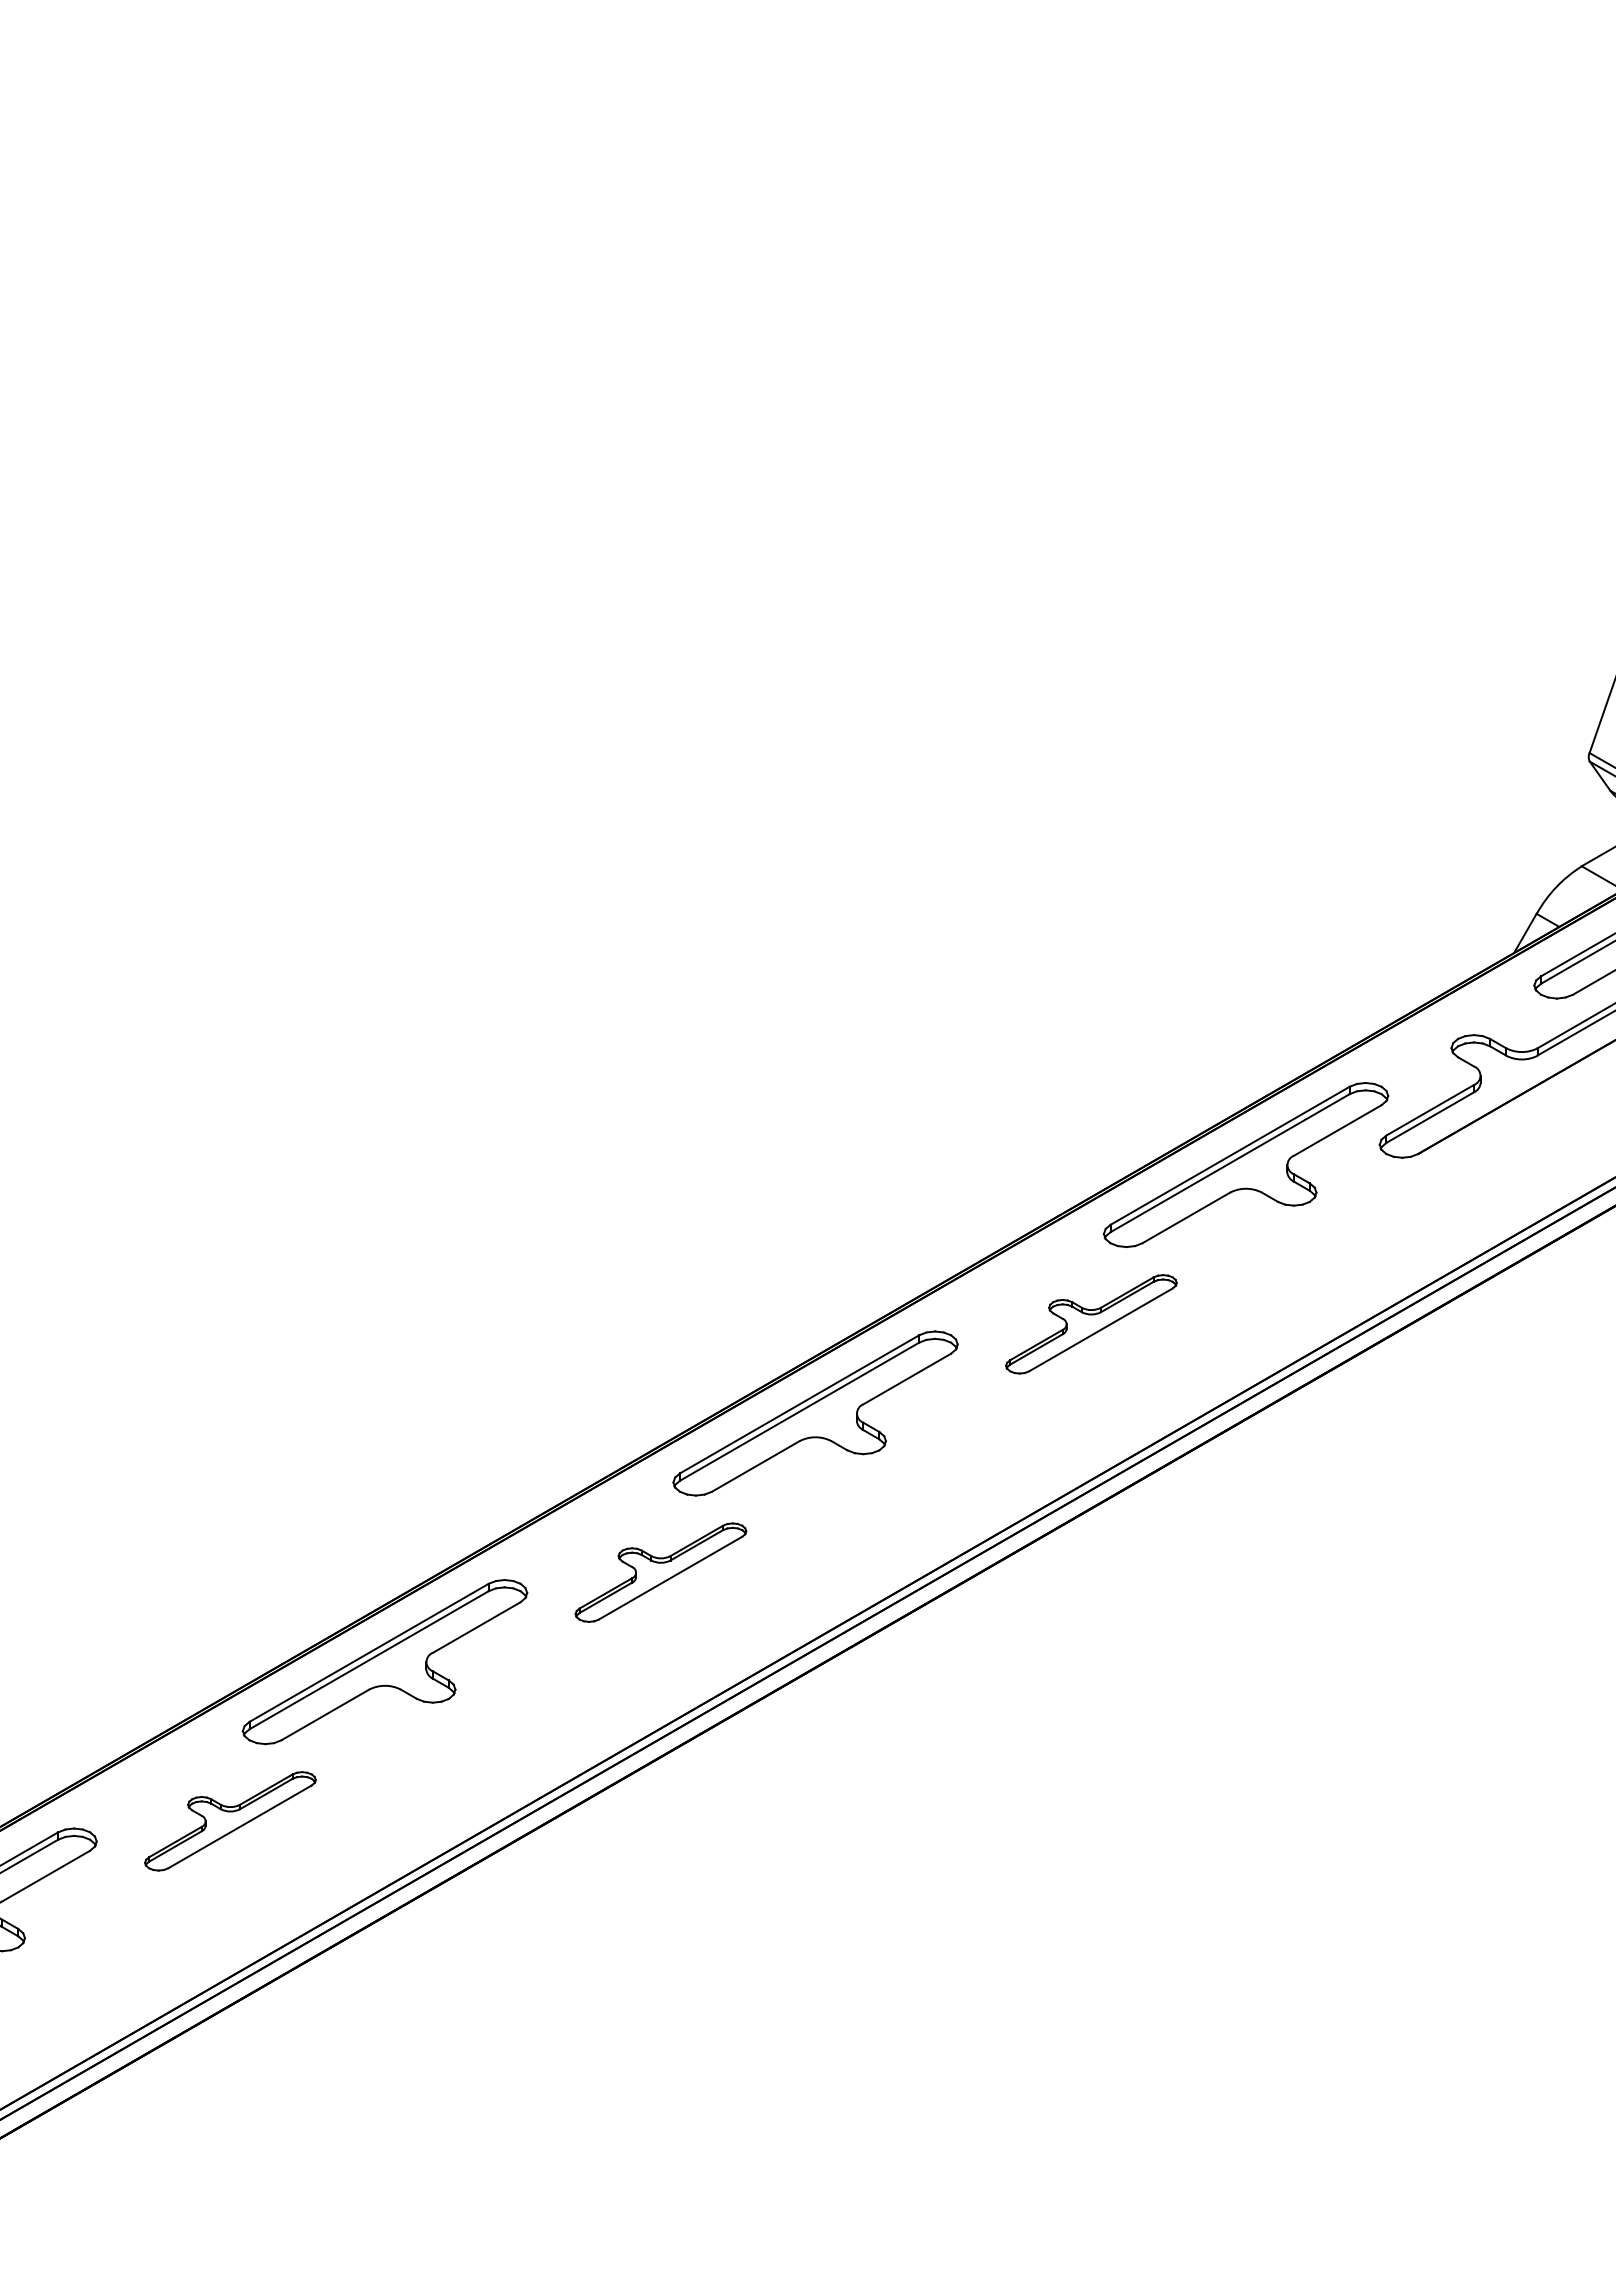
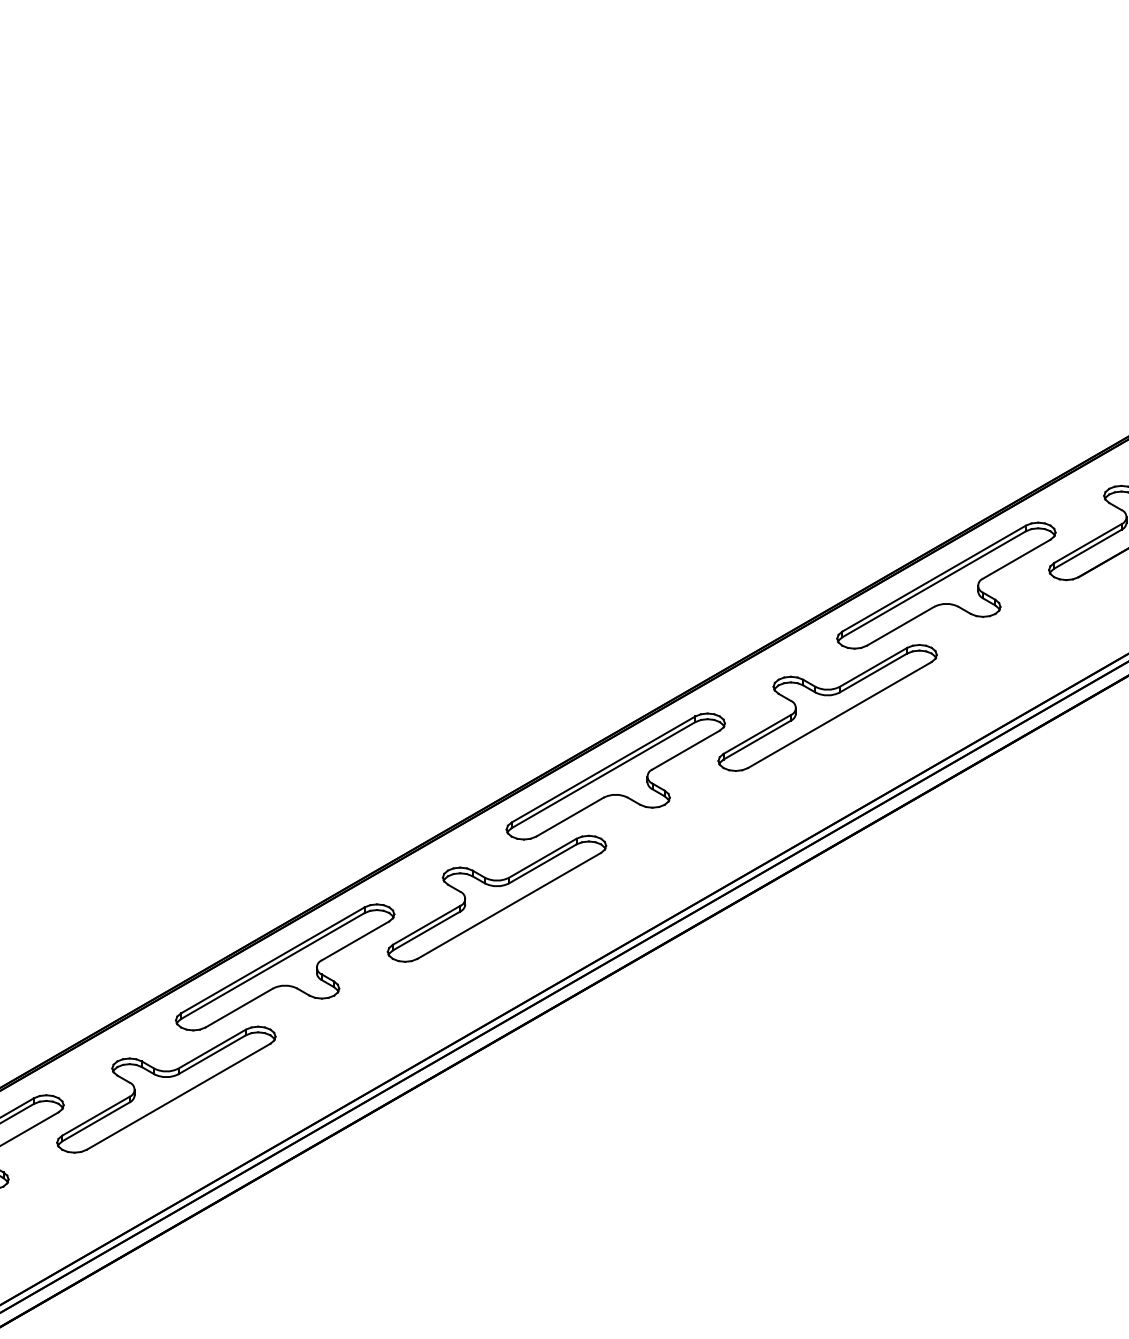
part: (1091, 1324) -> (827, 708), size x1.67
part: (660, 1572) -> (496, 898), size x1.67
part: (230, 1821) -> (166, 1089), size x1.67

